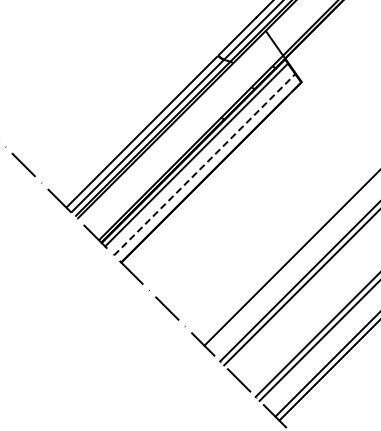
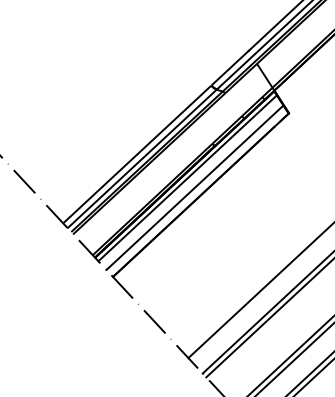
line: (205, 164) -> (195, 187), dashed -> solid

